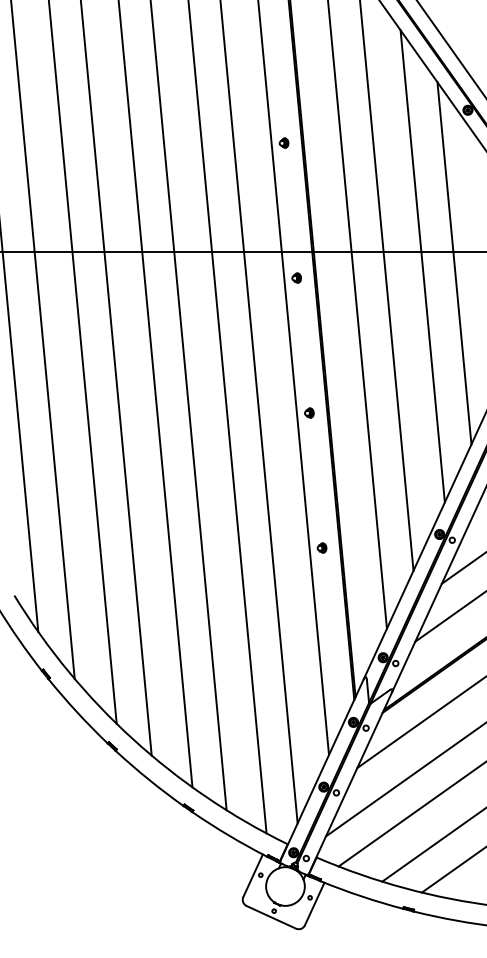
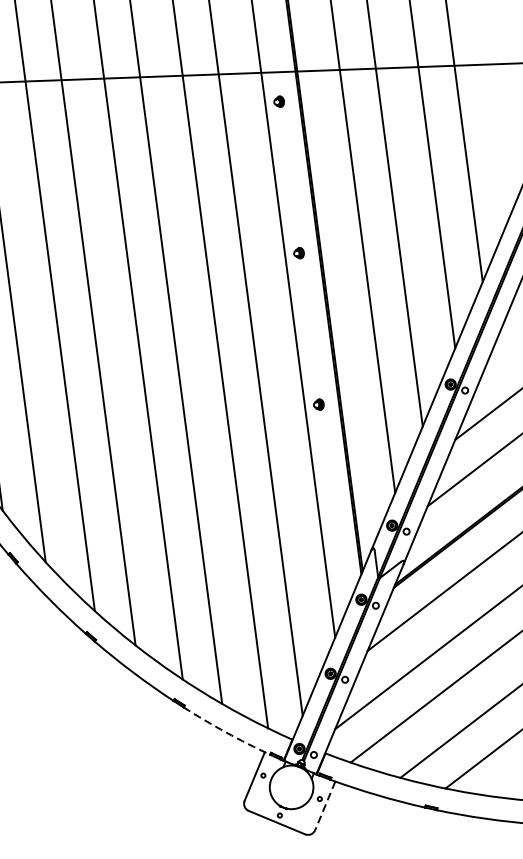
arc: (229, 835) -> (226, 732), solid -> dashed
line: (314, 904) -> (325, 806), solid -> dashed

